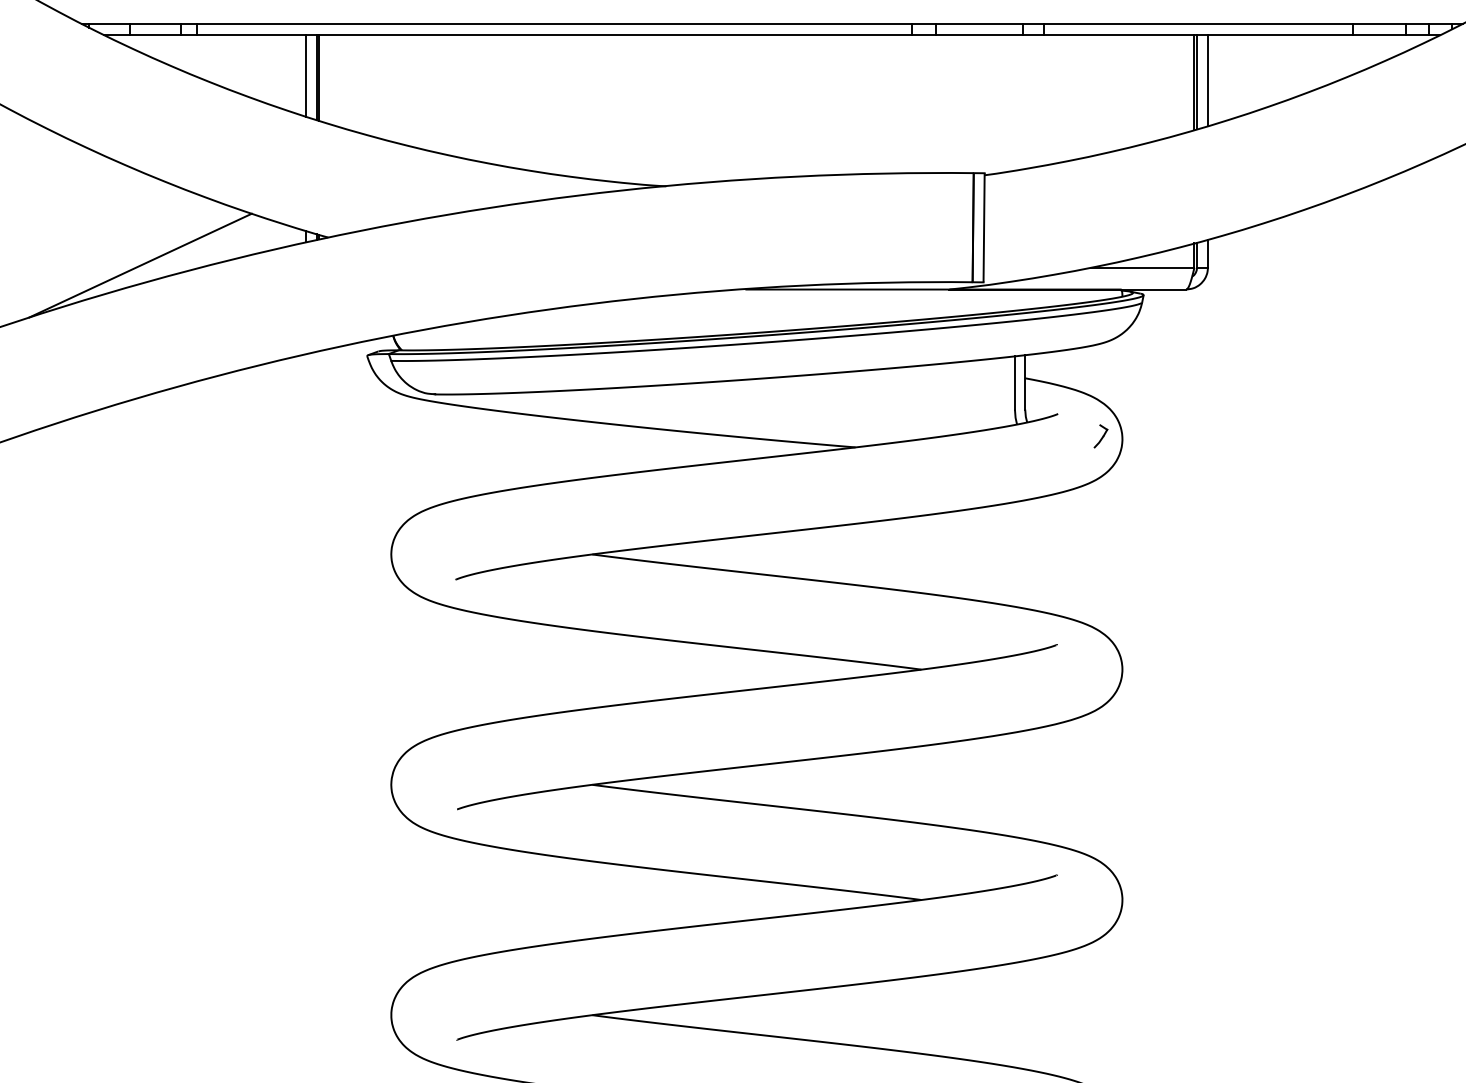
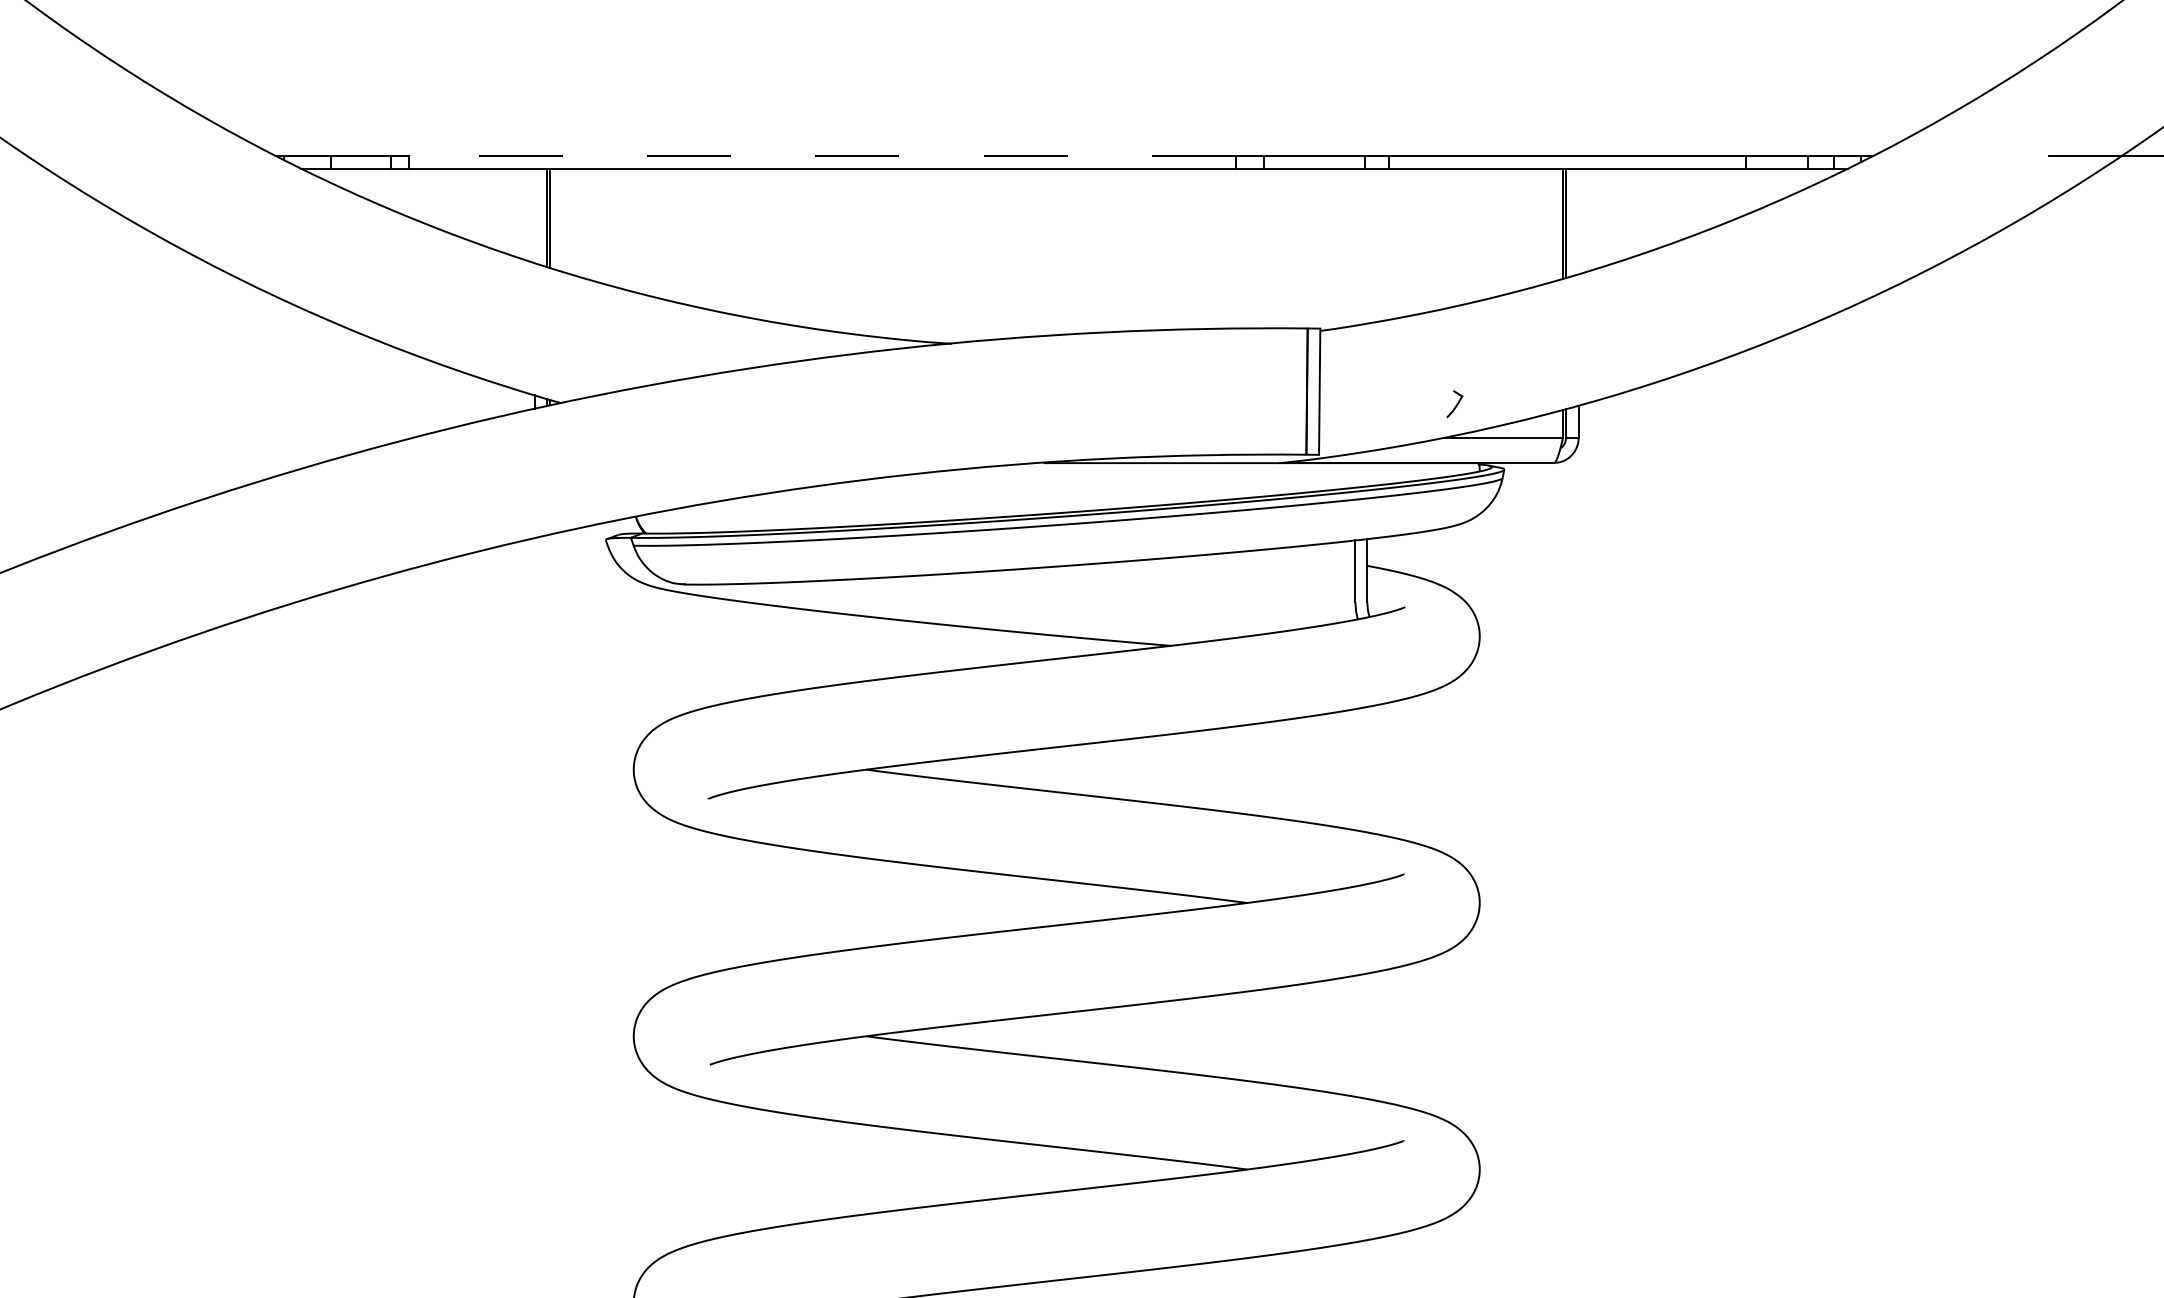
line: (554, 23) -> (822, 155), solid -> dashed
line: (305, 75) -> (534, 215), removed
line: (1207, 80) -> (1578, 221), removed
line: (140, 265) -> (343, 435), removed
part: (1100, 435) -> (1454, 403), moved

